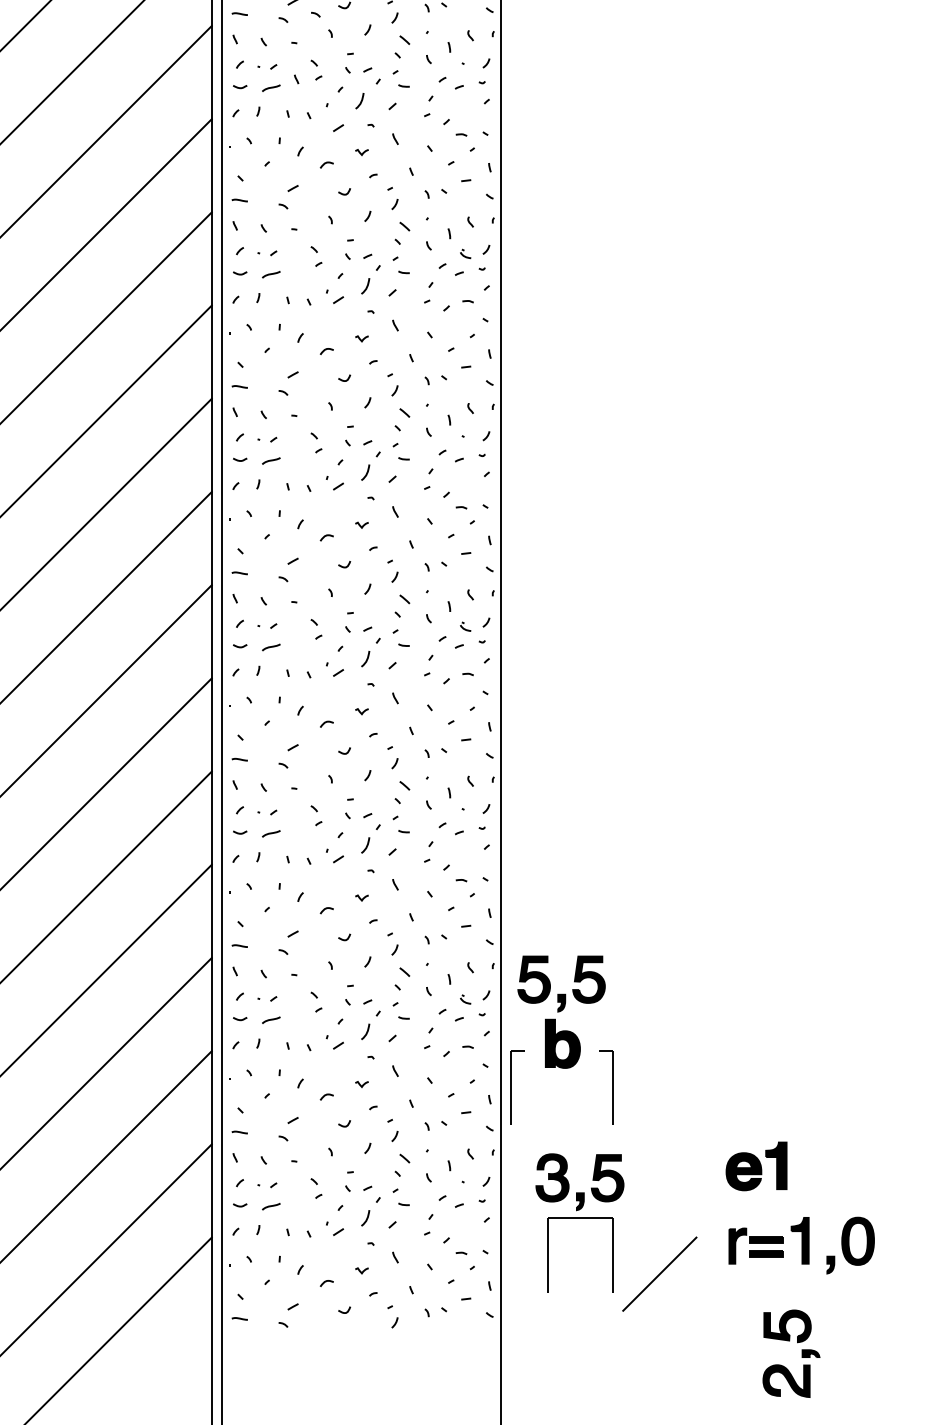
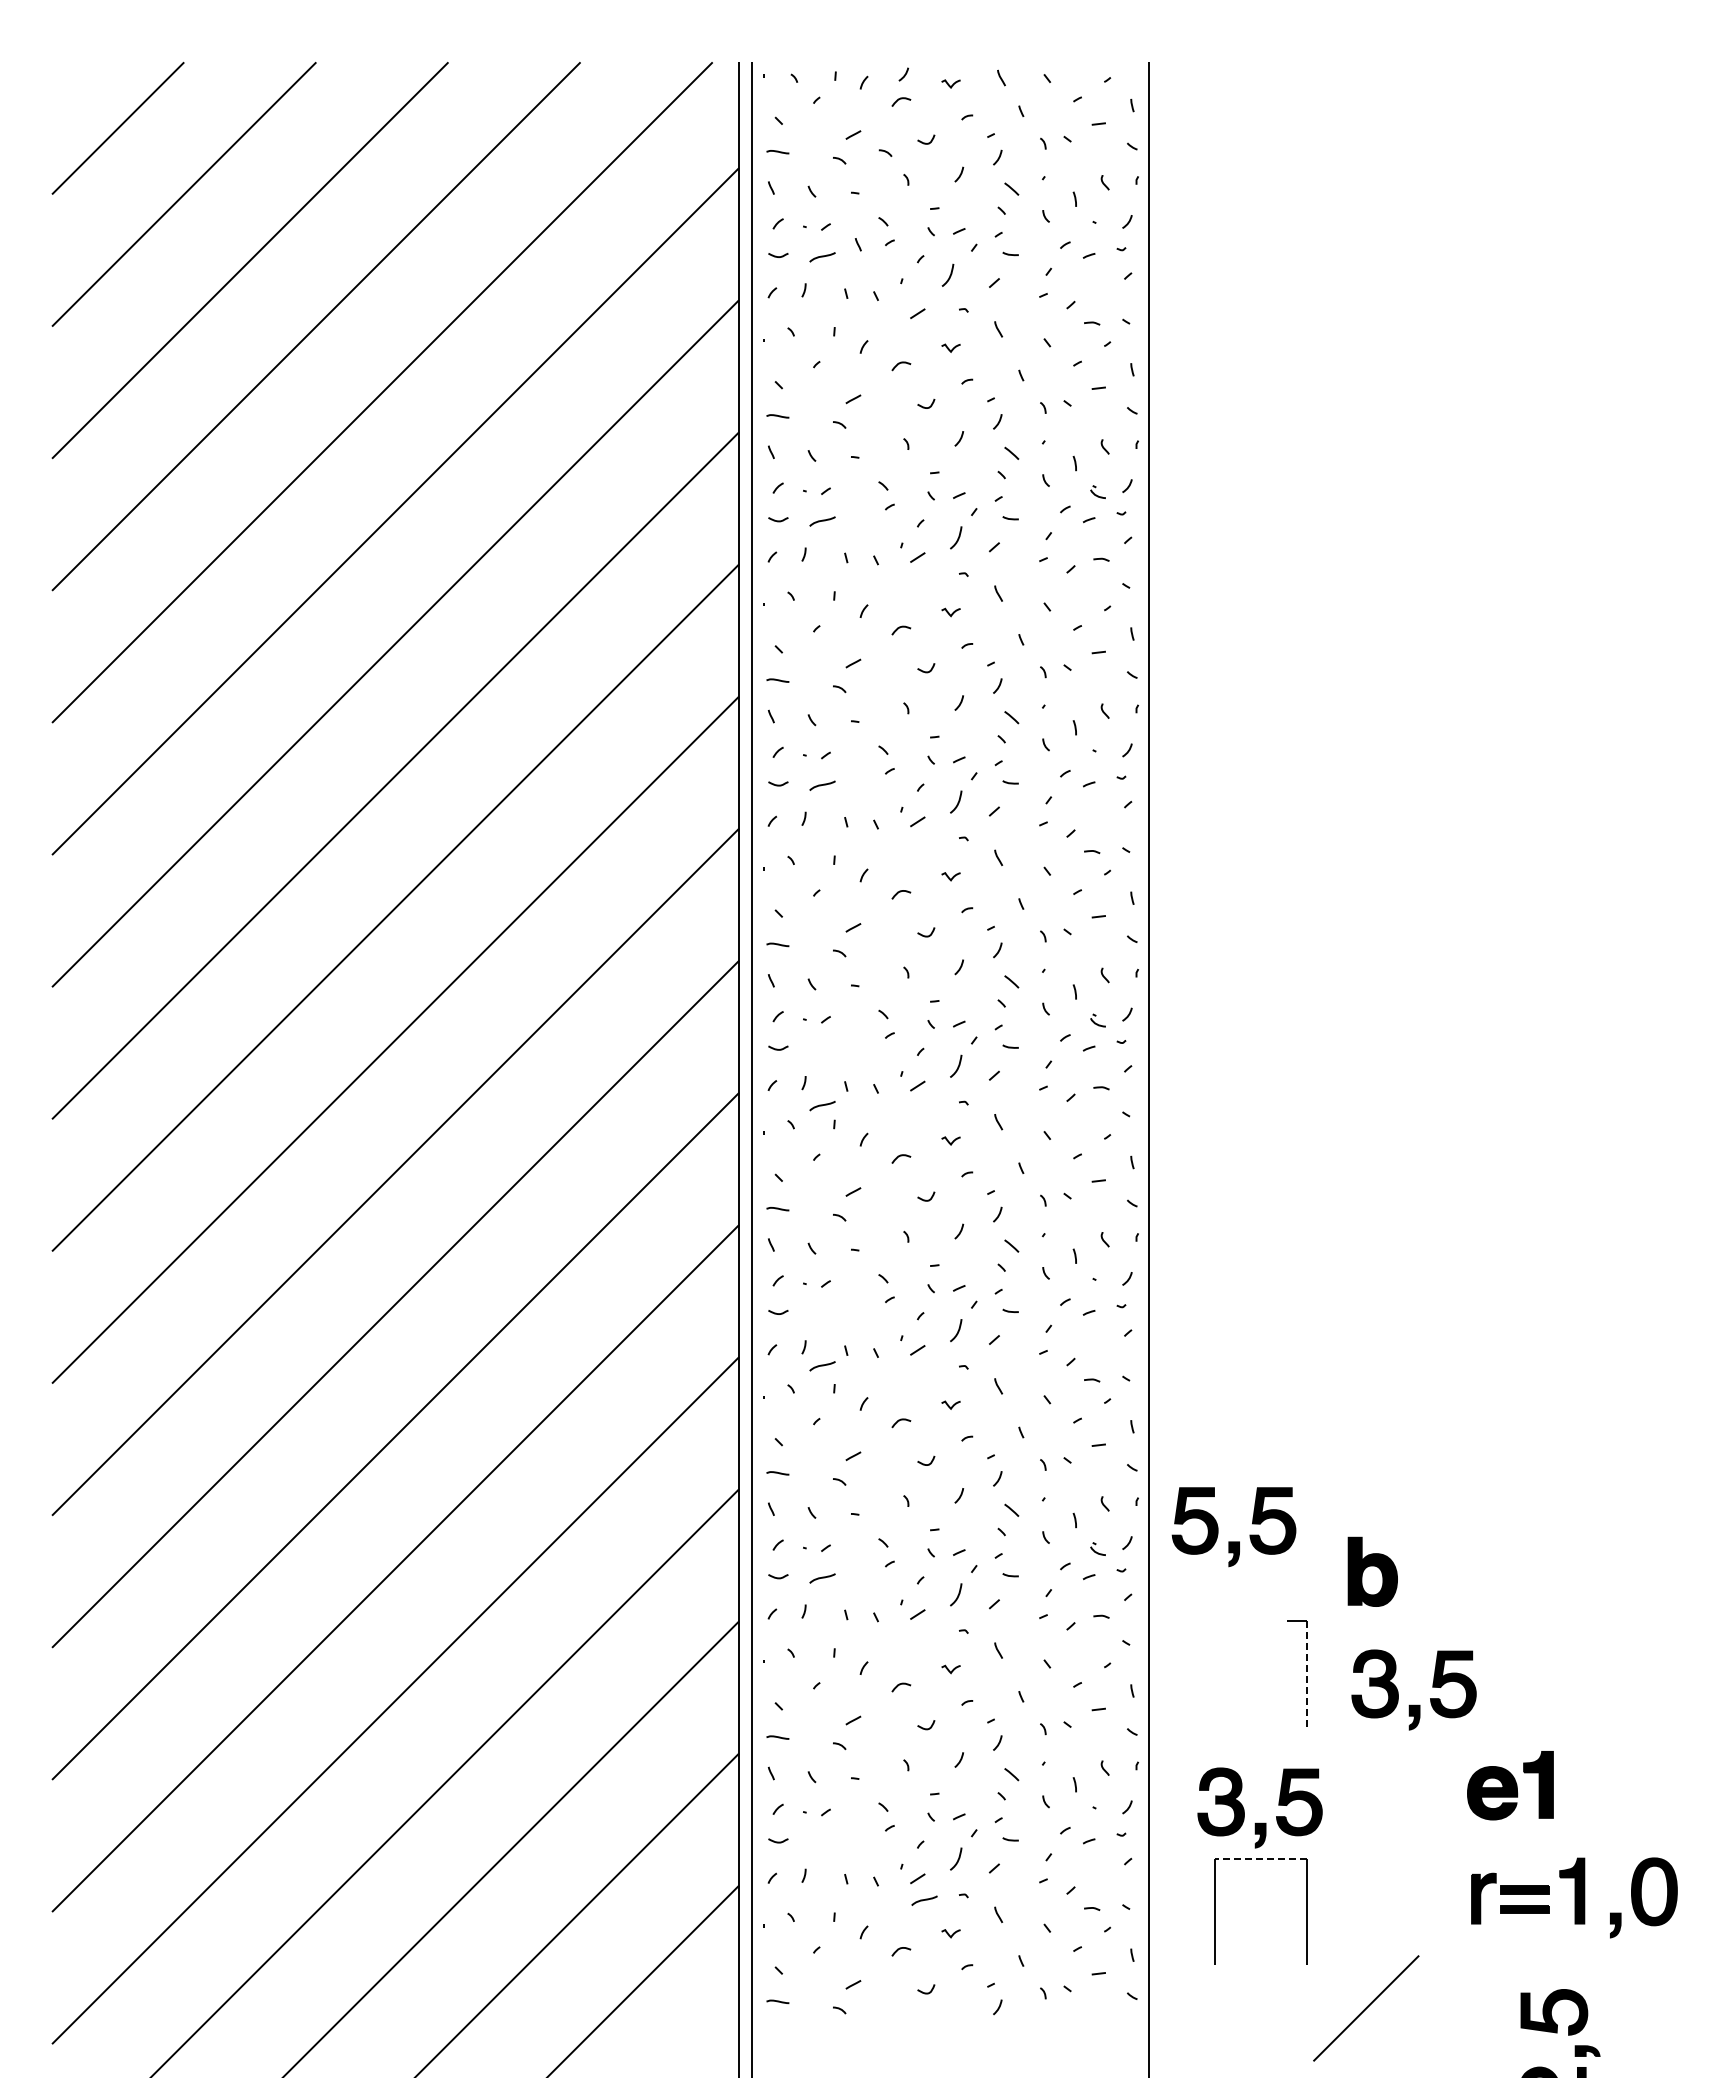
curve: (271, 647) -> (822, 1106), moved
curve: (271, 834) -> (822, 1366), moved
part: (562, 1043) -> (1372, 1571), moved
part: (511, 1087) -> (1162, 1673), removed
line: (613, 1088) -> (1307, 1674), solid -> dashed
part: (688, 1109) -> (1413, 1704), added
curve: (271, 1206) -> (924, 1900), moved
line: (580, 1218) -> (1260, 1859), solid -> dashed
line: (659, 1274) -> (1366, 2008), moved

